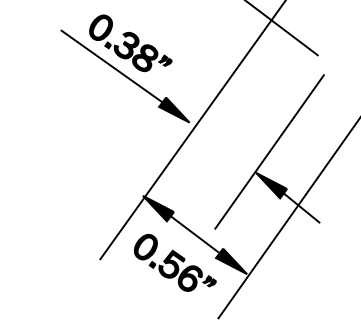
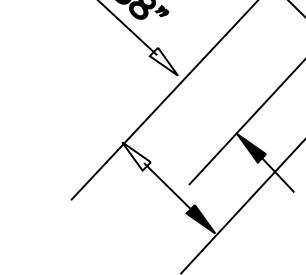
fill: (174, 109) -> (164, 60), removed
fill: (158, 208) -> (135, 156), removed
part: (175, 262) -> (145, 212), removed

